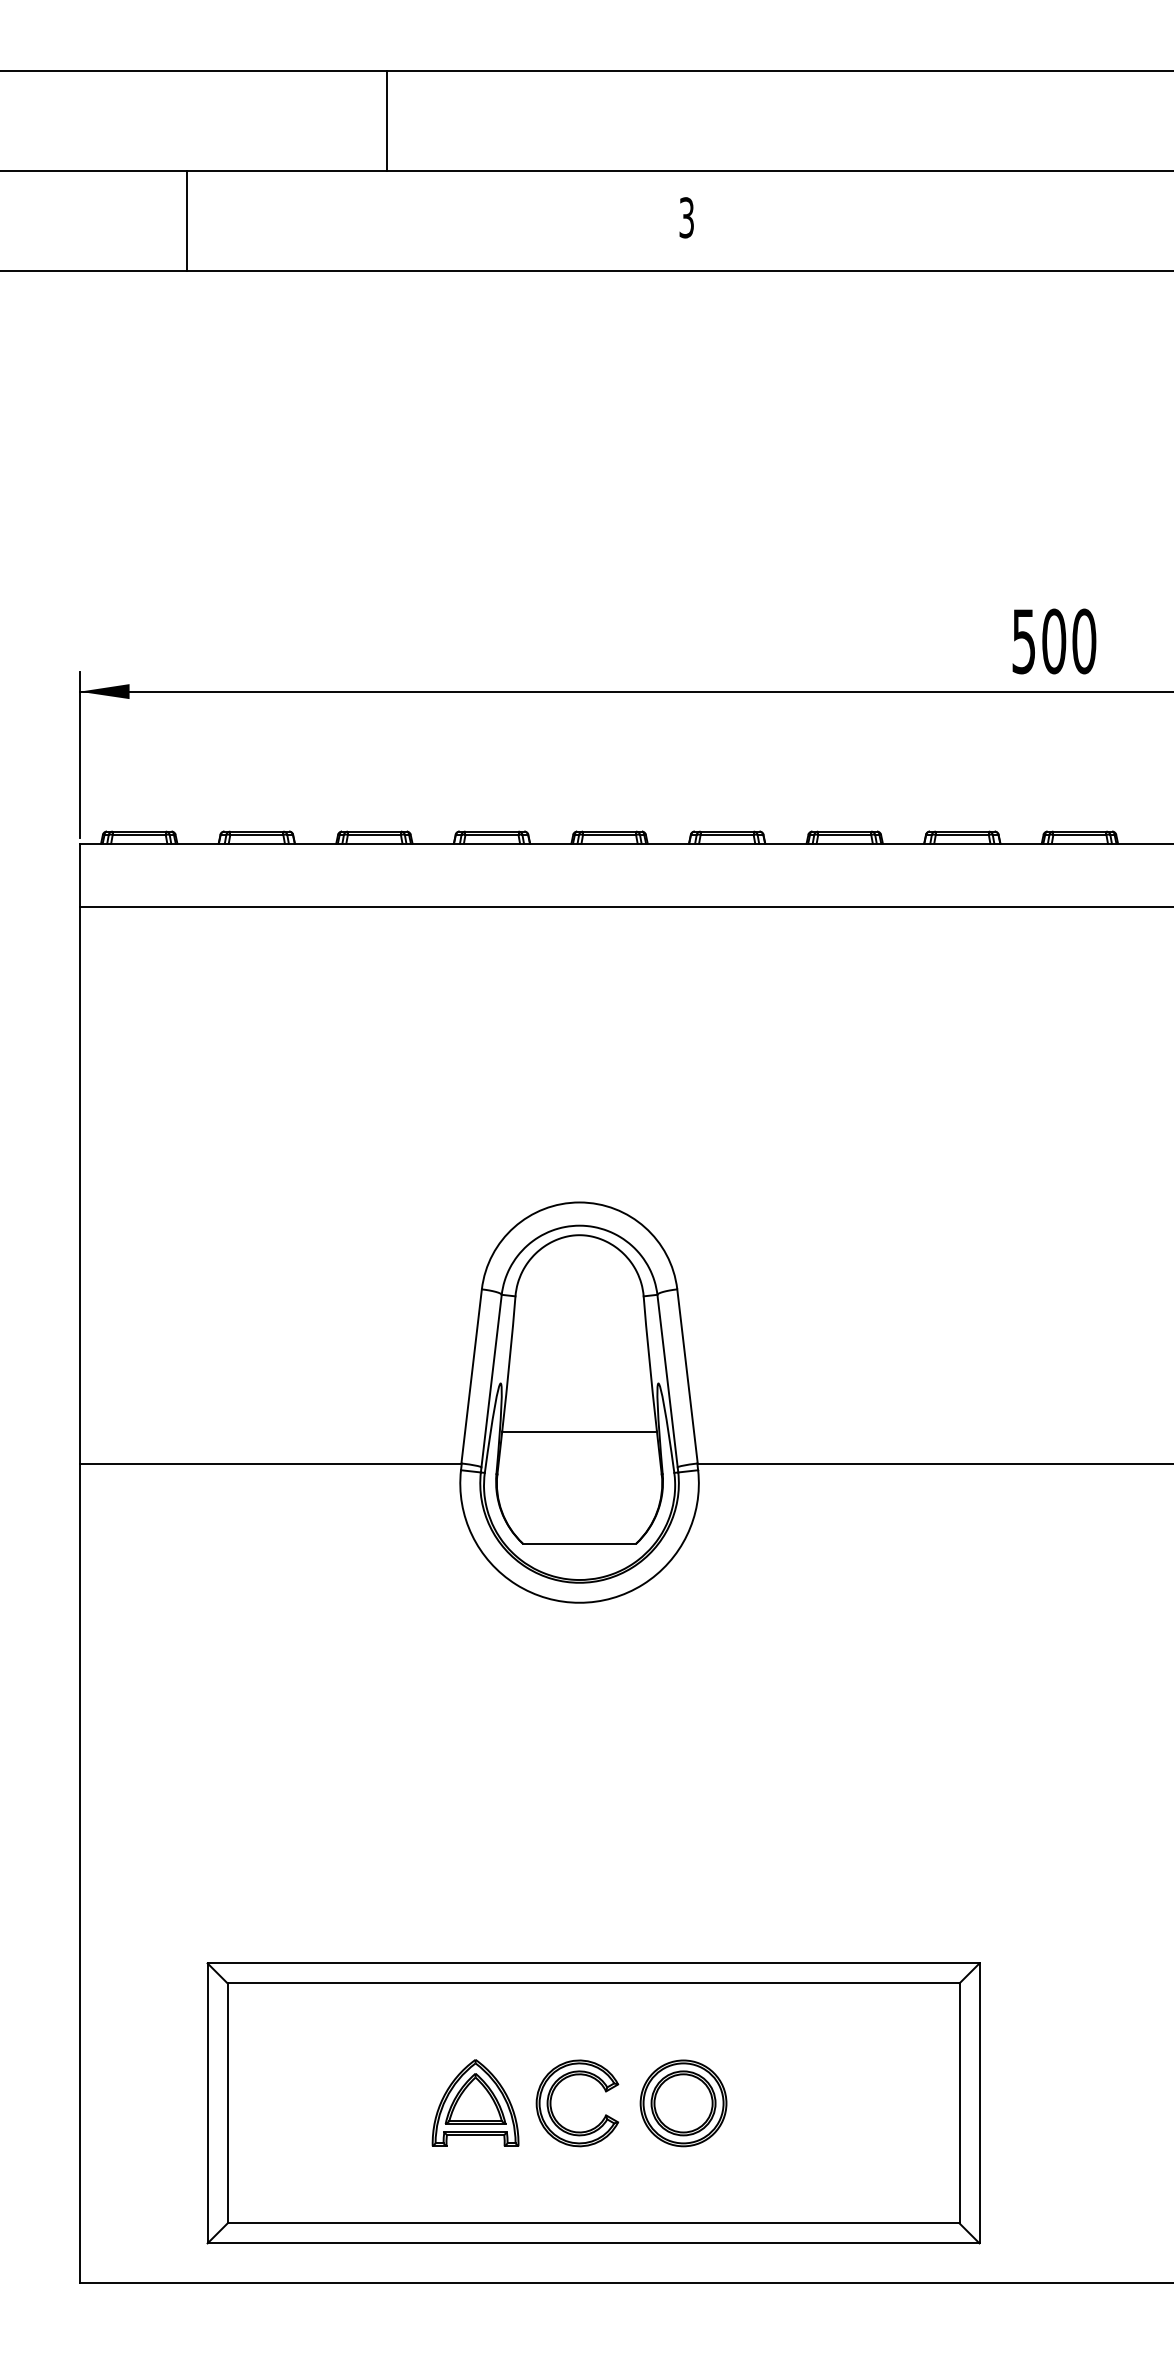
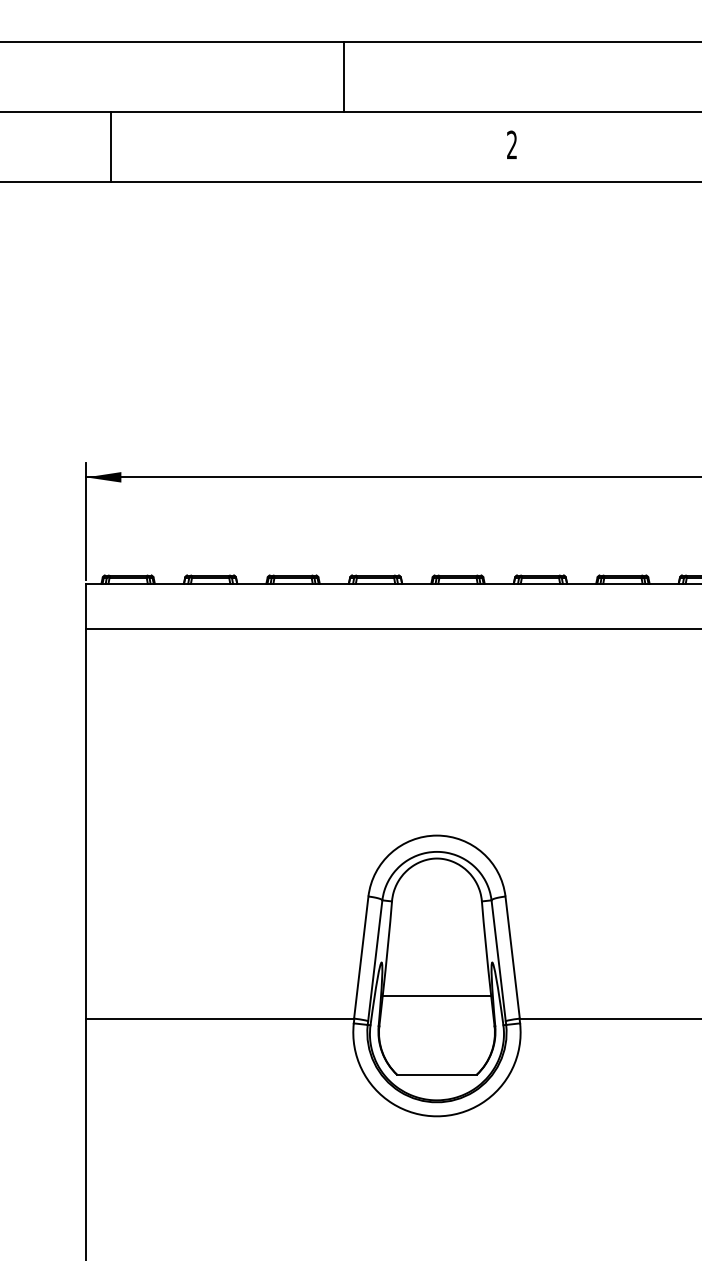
line: (386, 120) -> (344, 76), moved
text: (686, 217) -> (511, 144), 3 -> 2
line: (186, 220) -> (110, 146), moved

